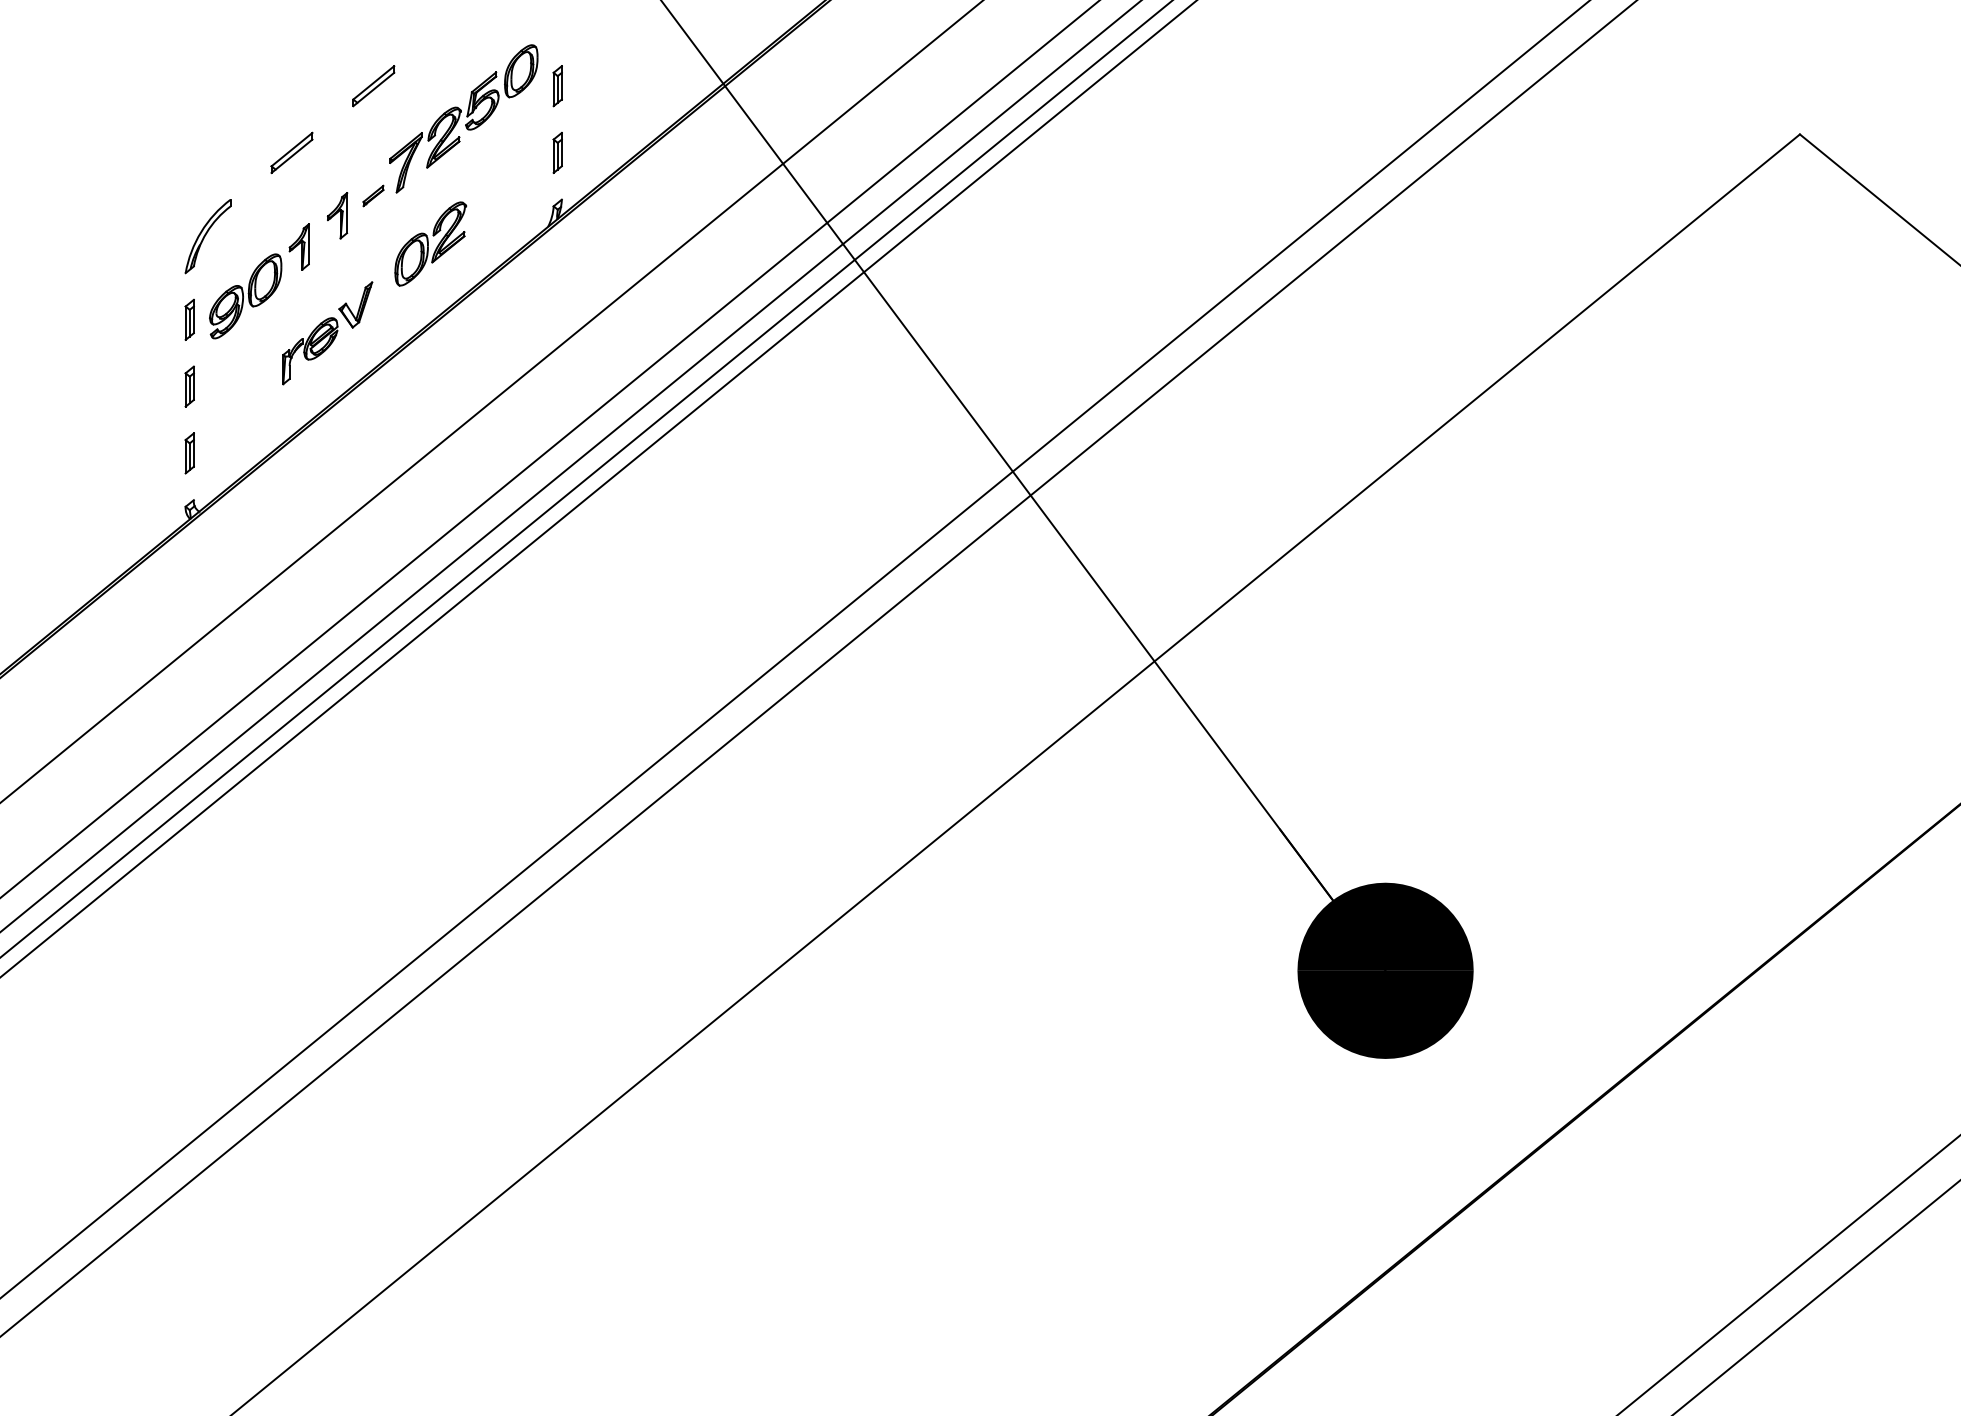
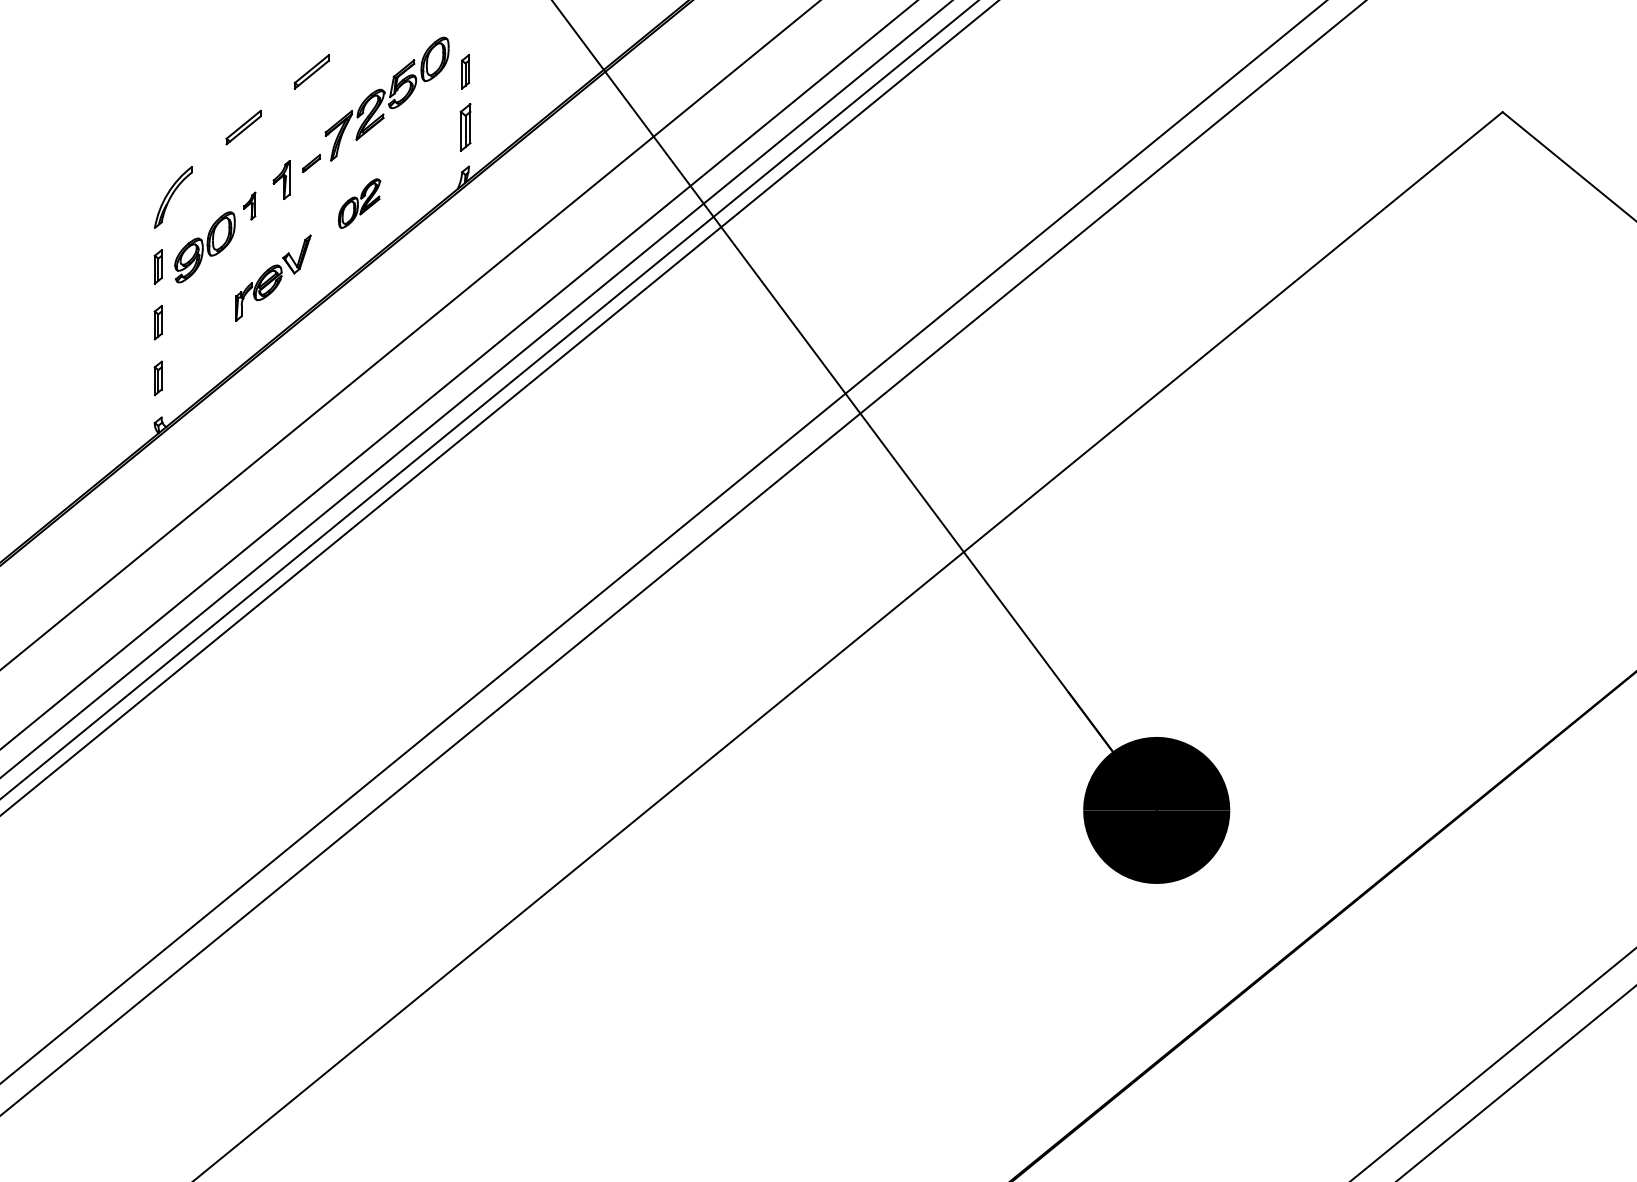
part: (557, 152) -> (465, 127), size x1.4
part: (430, 243) -> (359, 203), size x0.7
part: (298, 246) -> (249, 205), size x0.7

